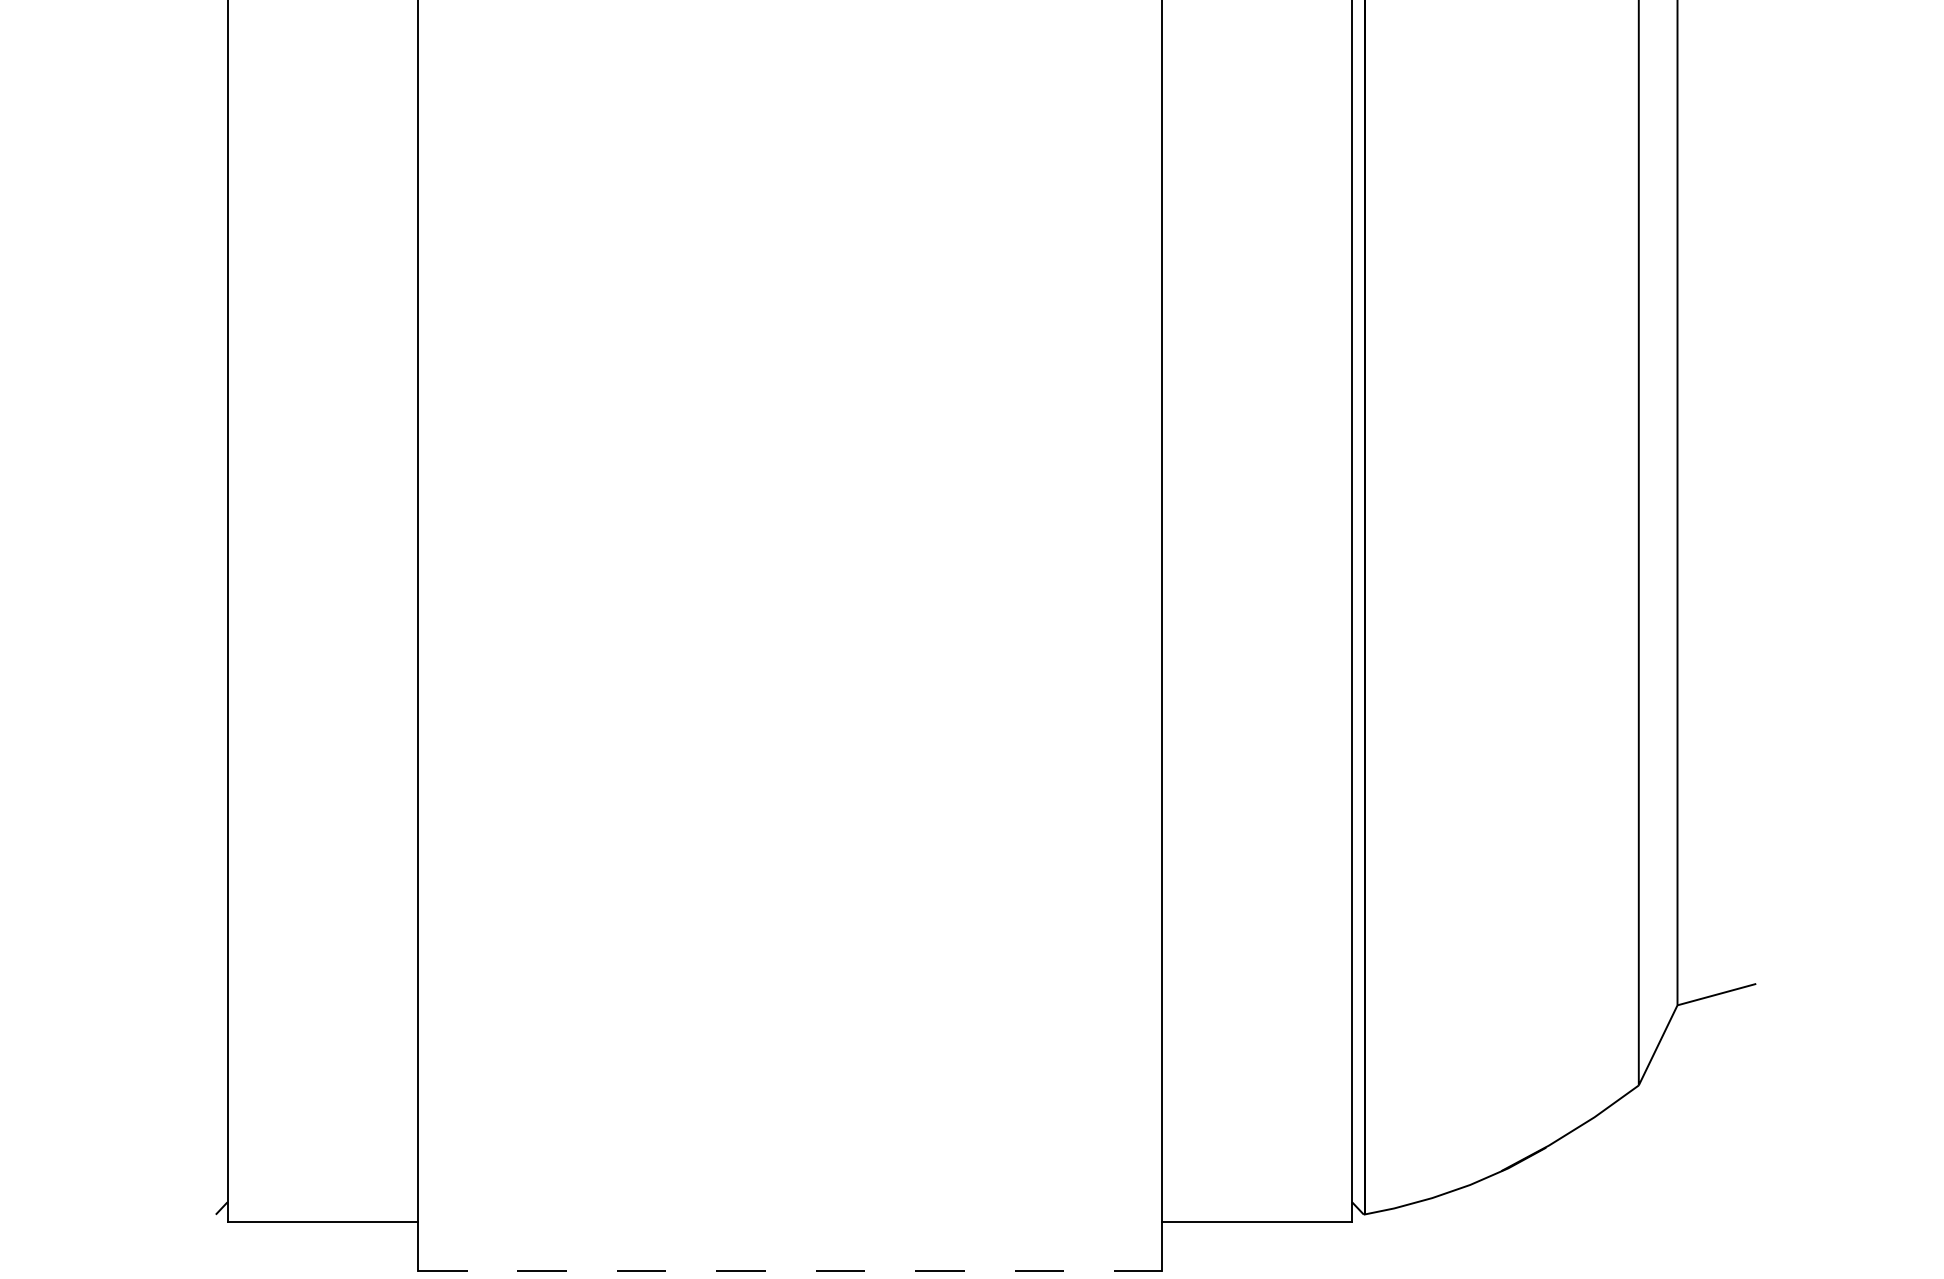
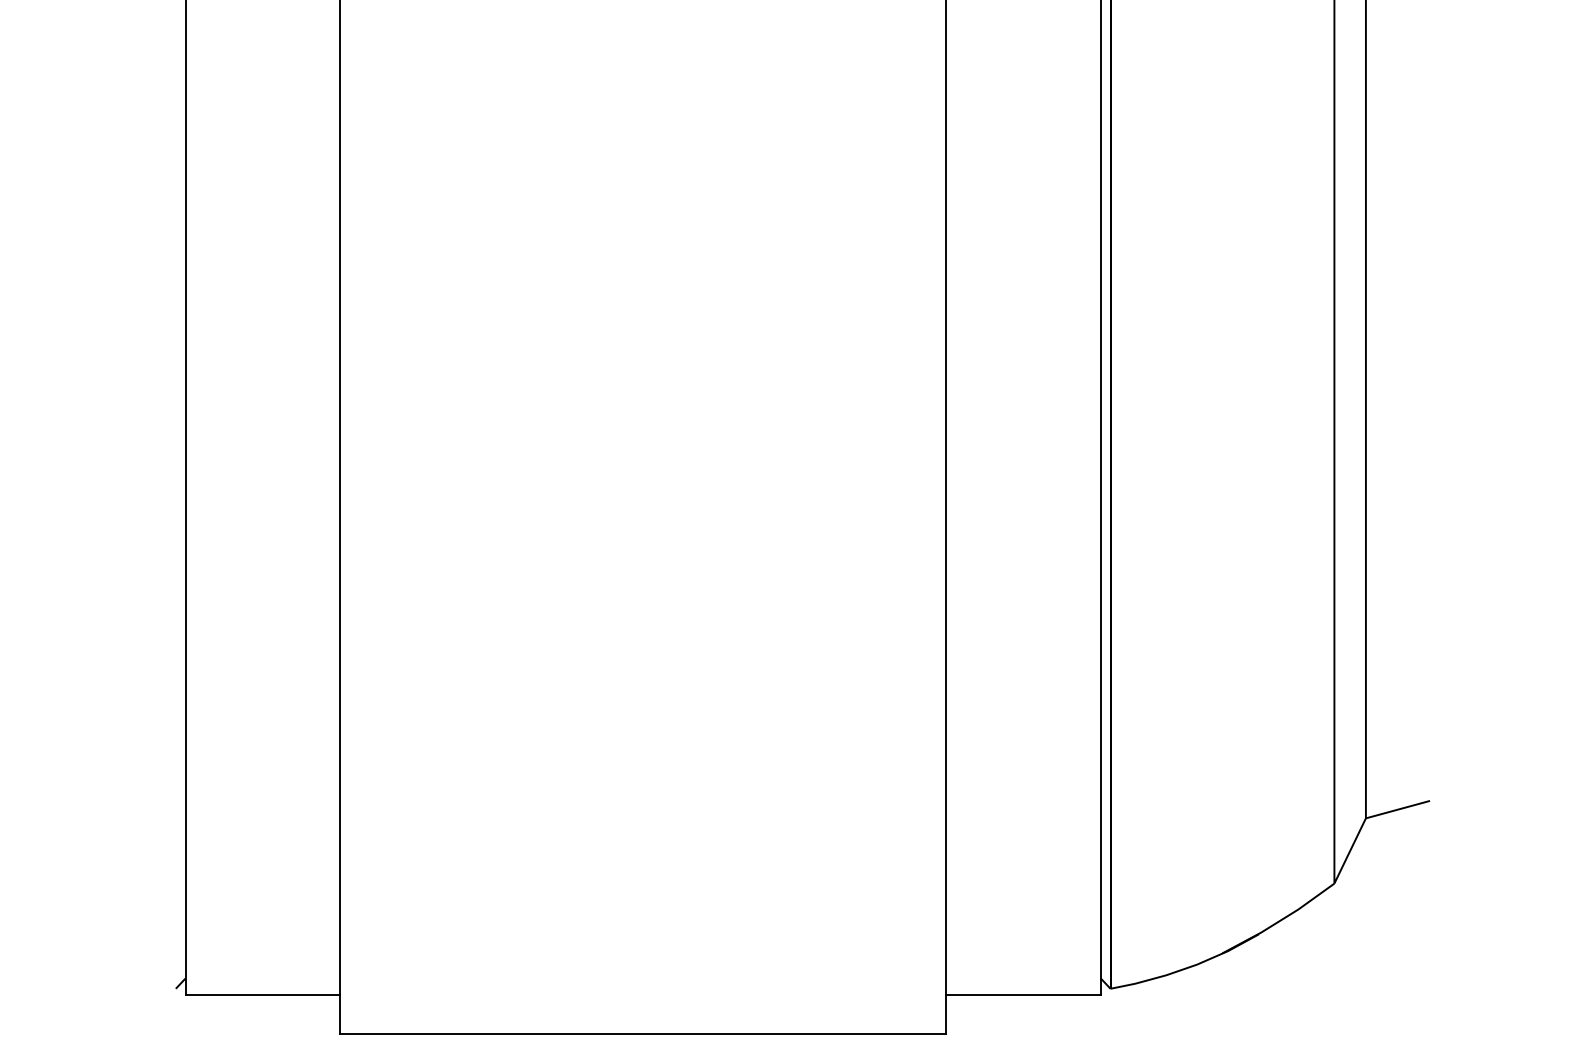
line: (790, 1270) -> (643, 1034), dashed -> solid

